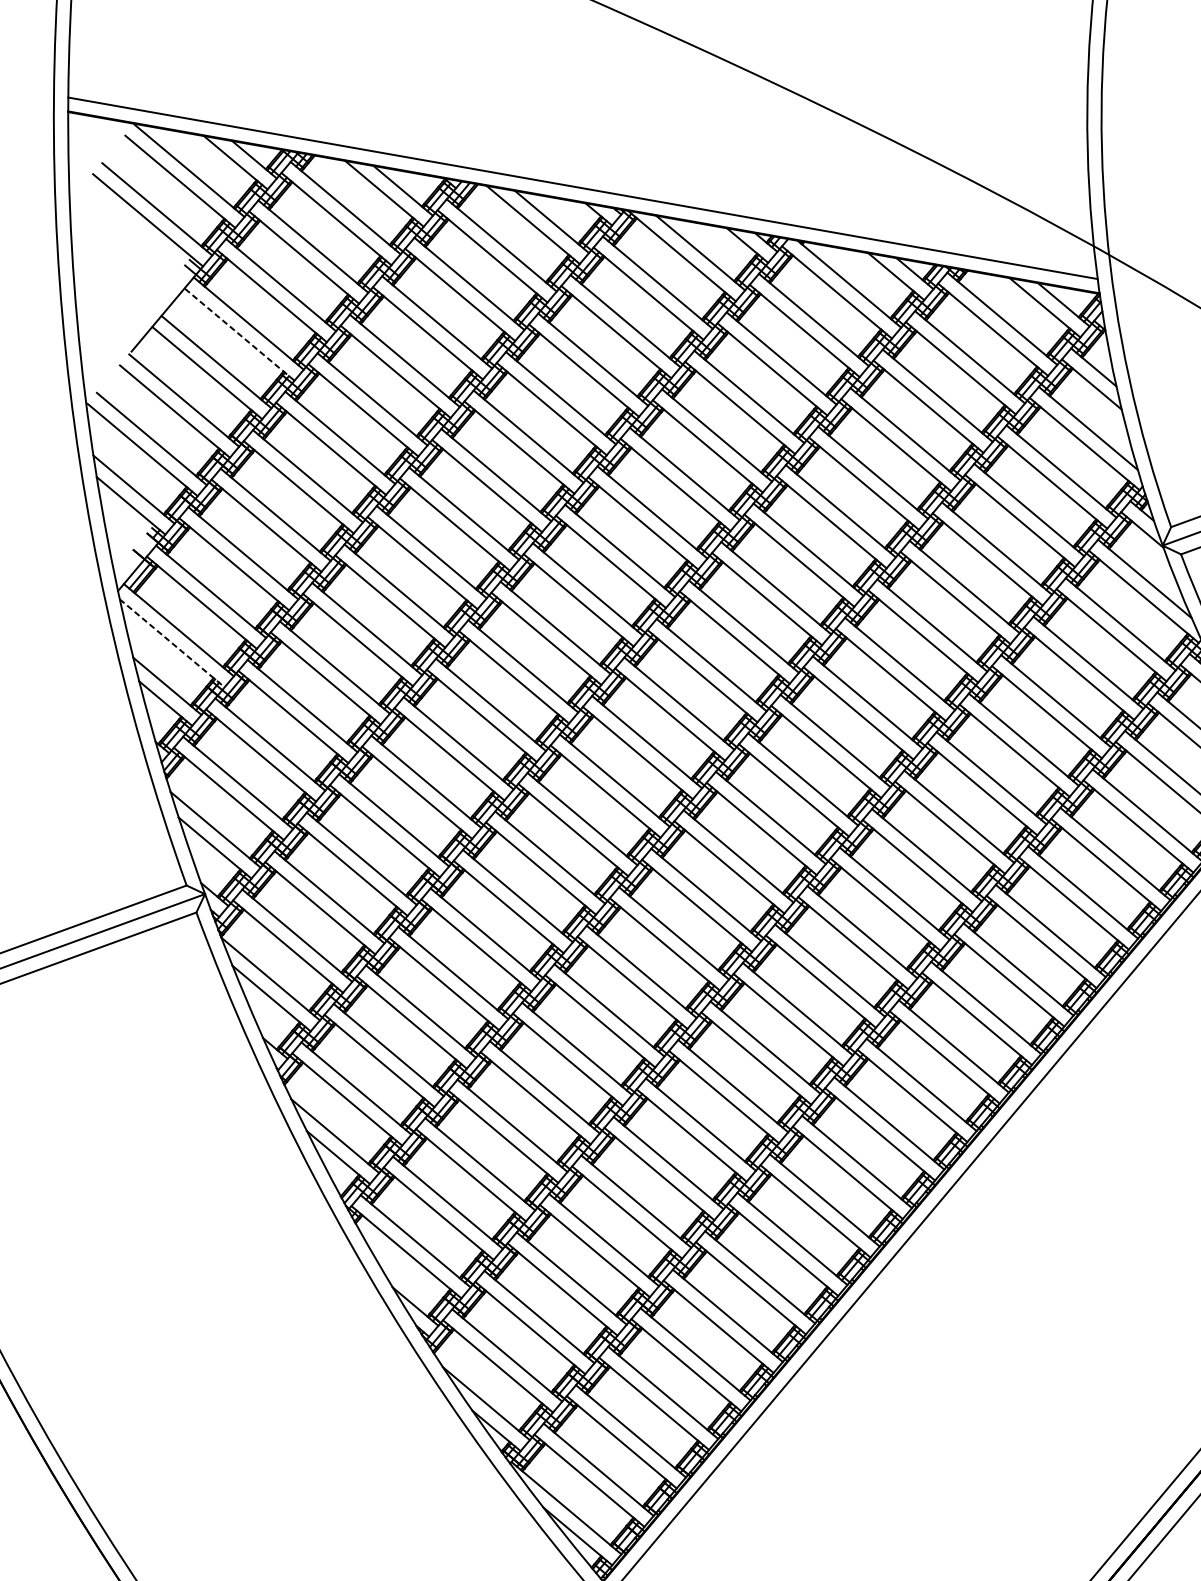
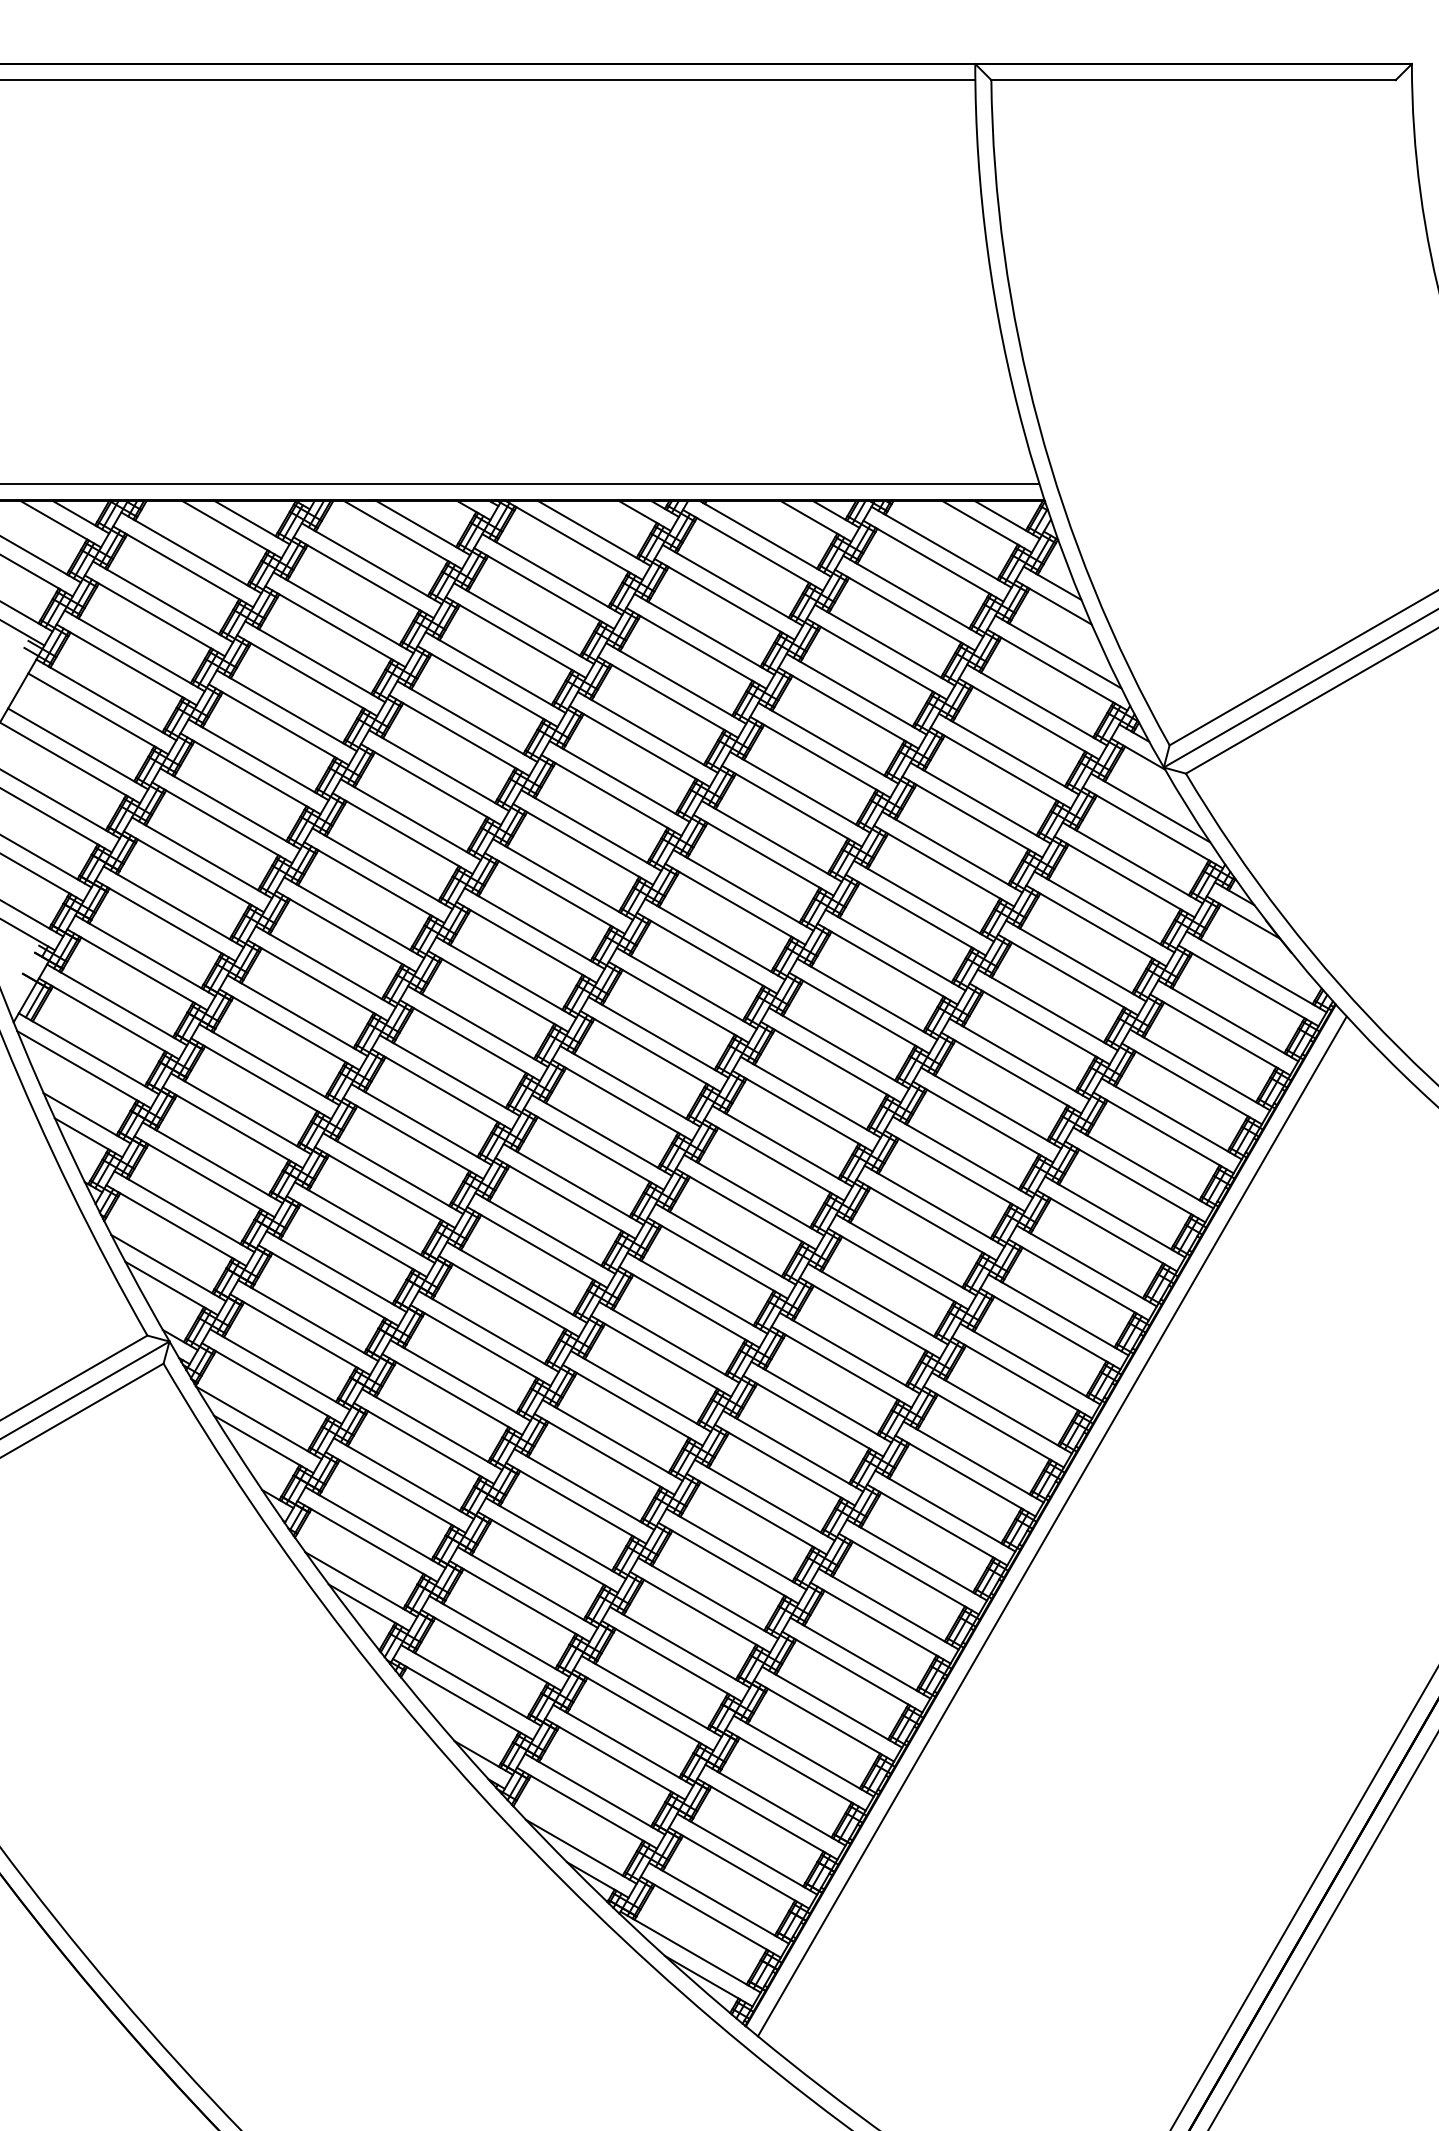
line: (239, 334) -> (98, 713), dashed -> solid
line: (172, 643) -> (84, 1069), dashed -> solid

